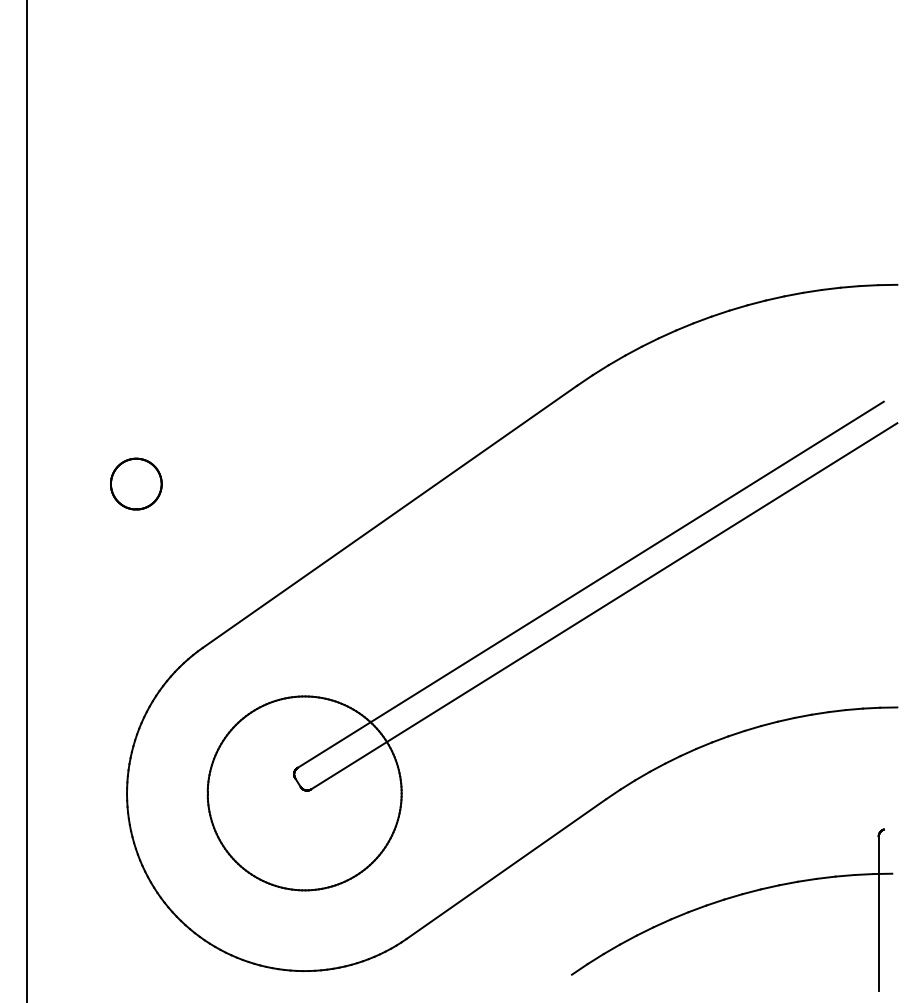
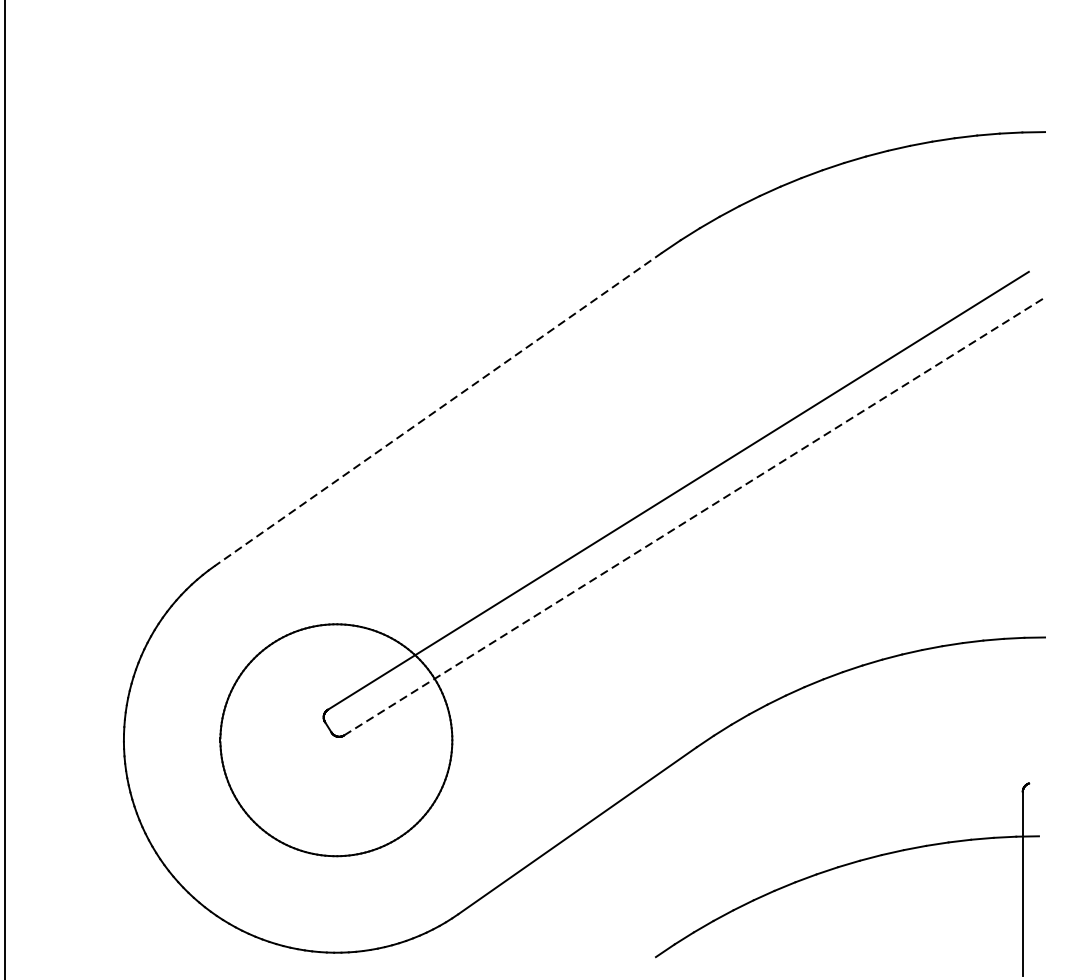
part: (136, 483) -> (135, 369), removed
line: (389, 517) -> (437, 410), solid -> dashed
line: (604, 606) -> (694, 516), solid -> dashed

